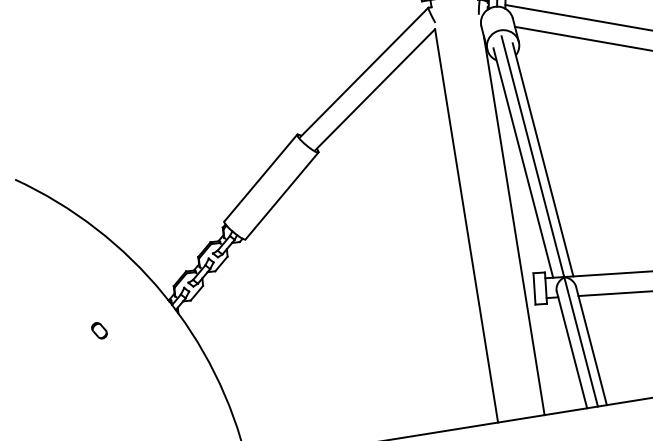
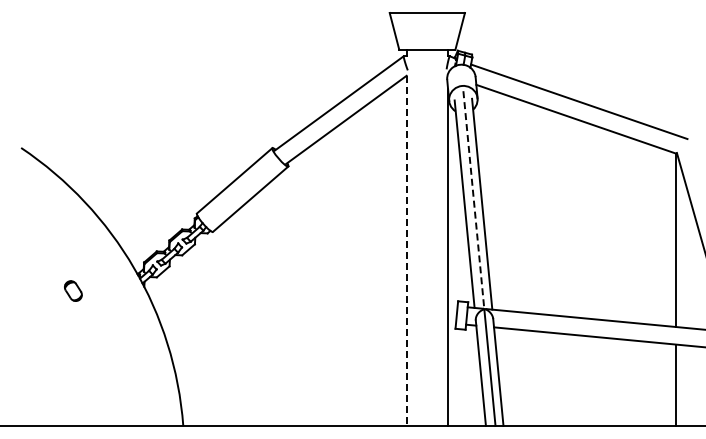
line: (532, 157) -> (473, 200), solid -> dashed
line: (466, 226) -> (406, 251), solid -> dashed
part: (99, 330) -> (73, 290), size x1.4

